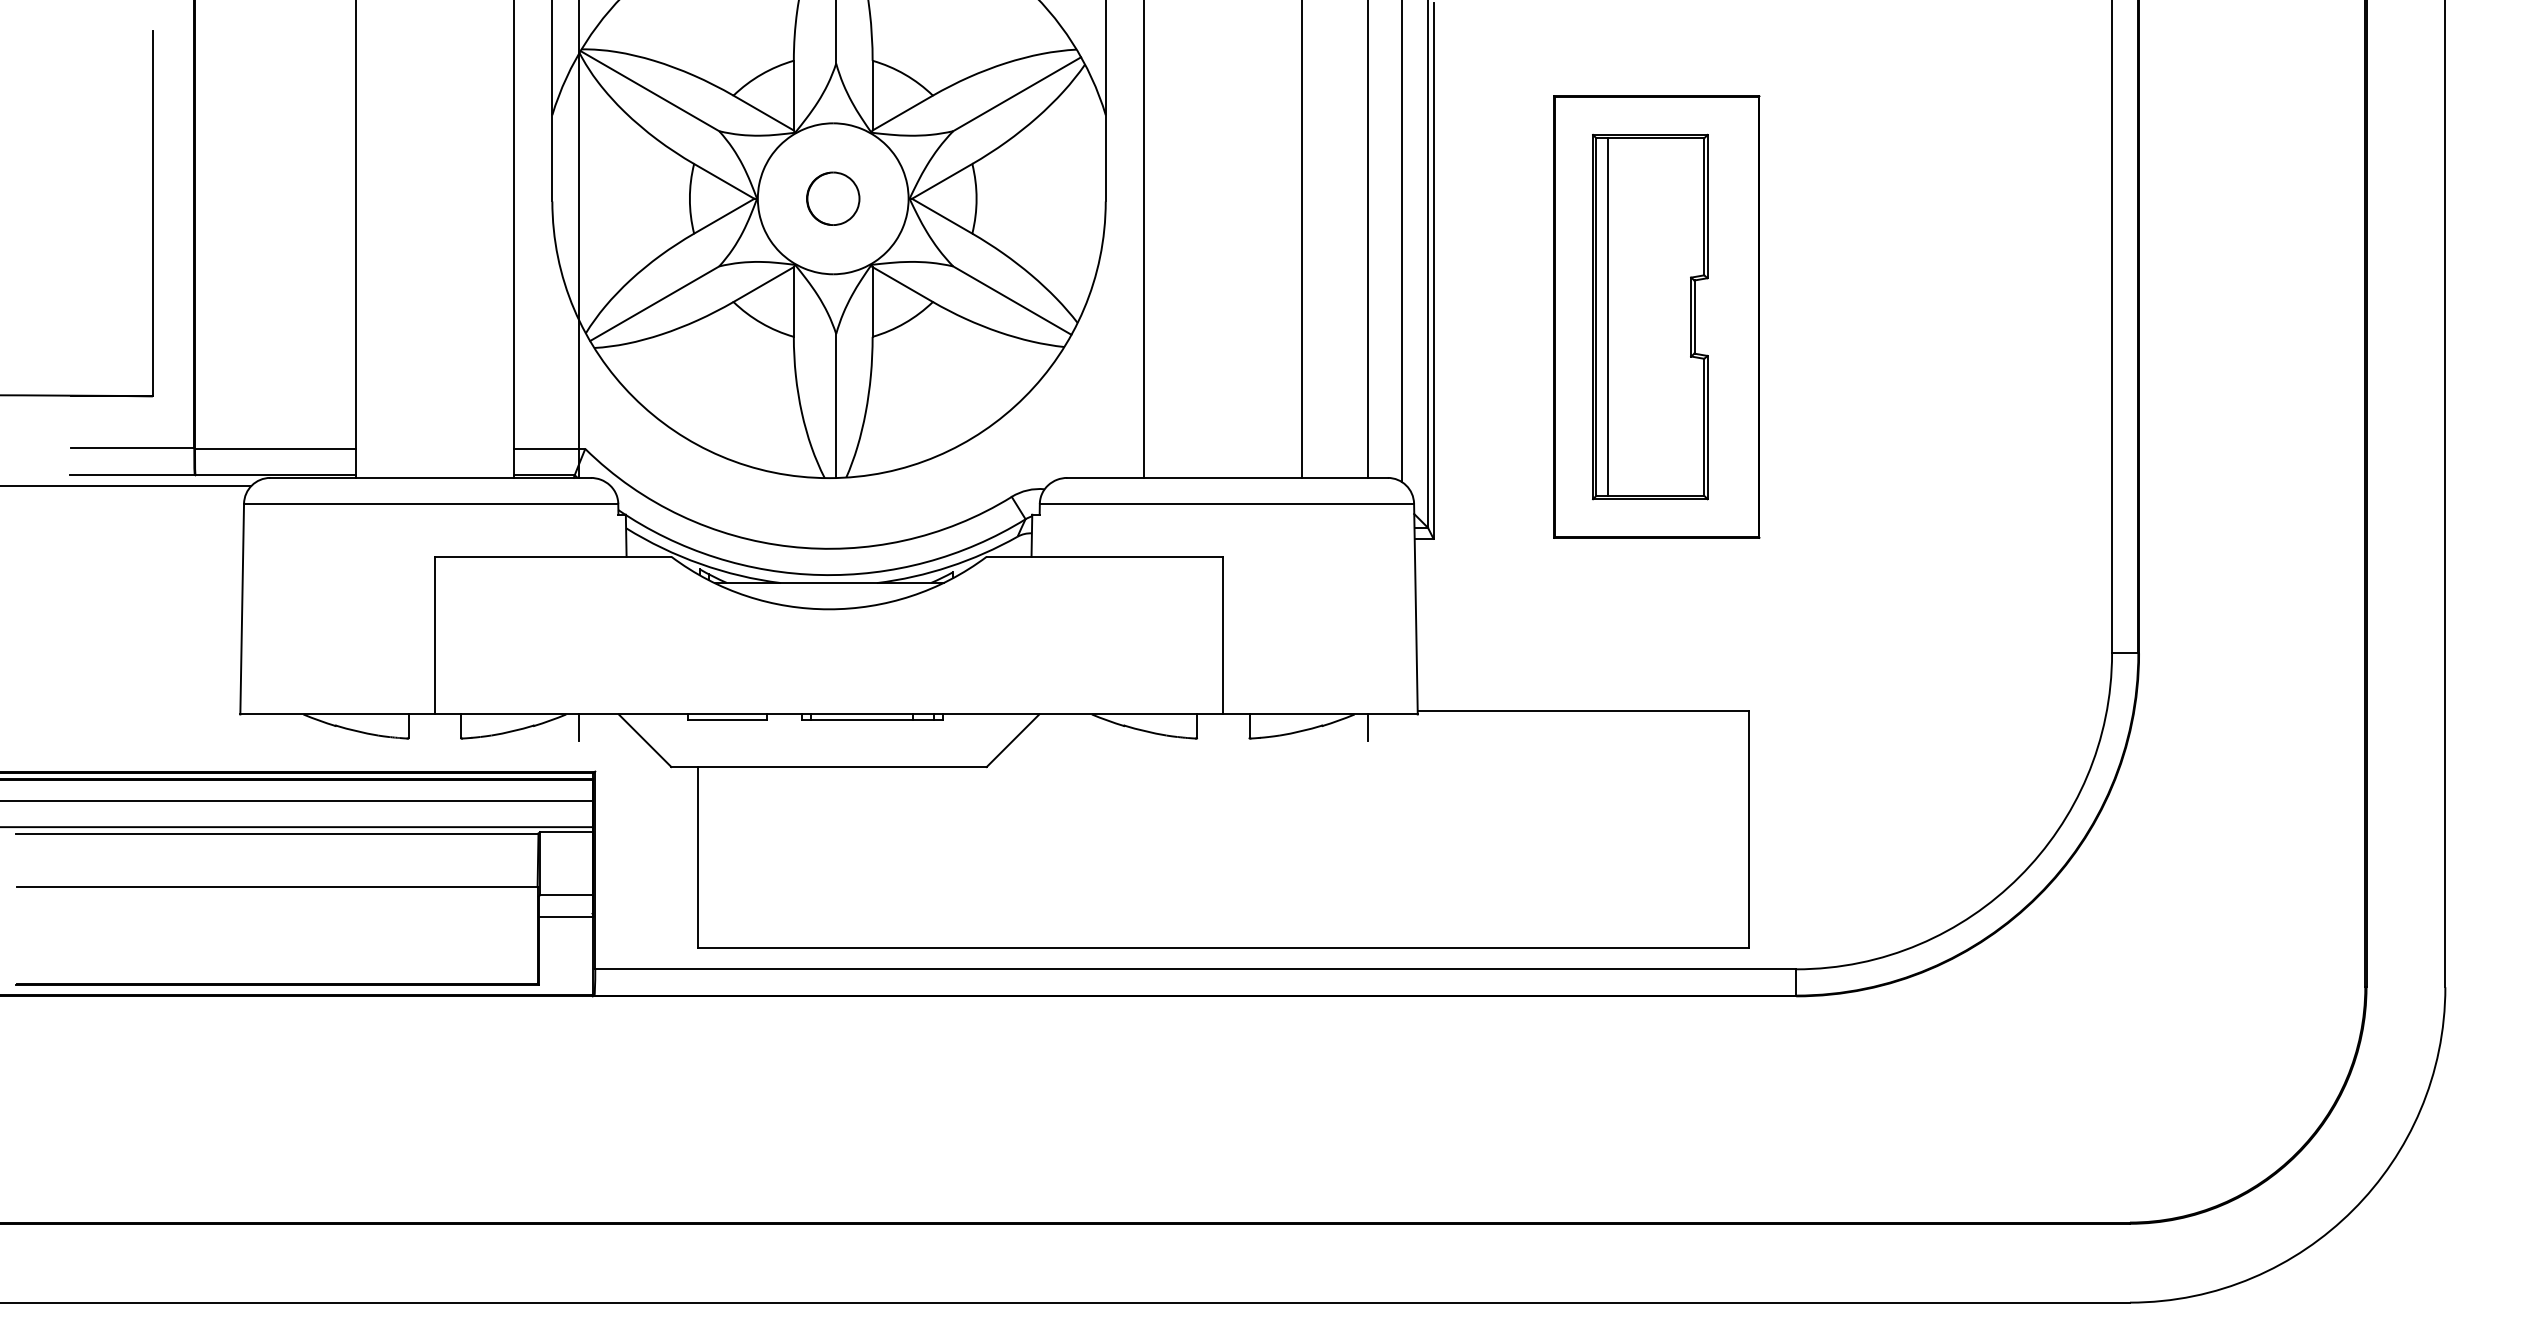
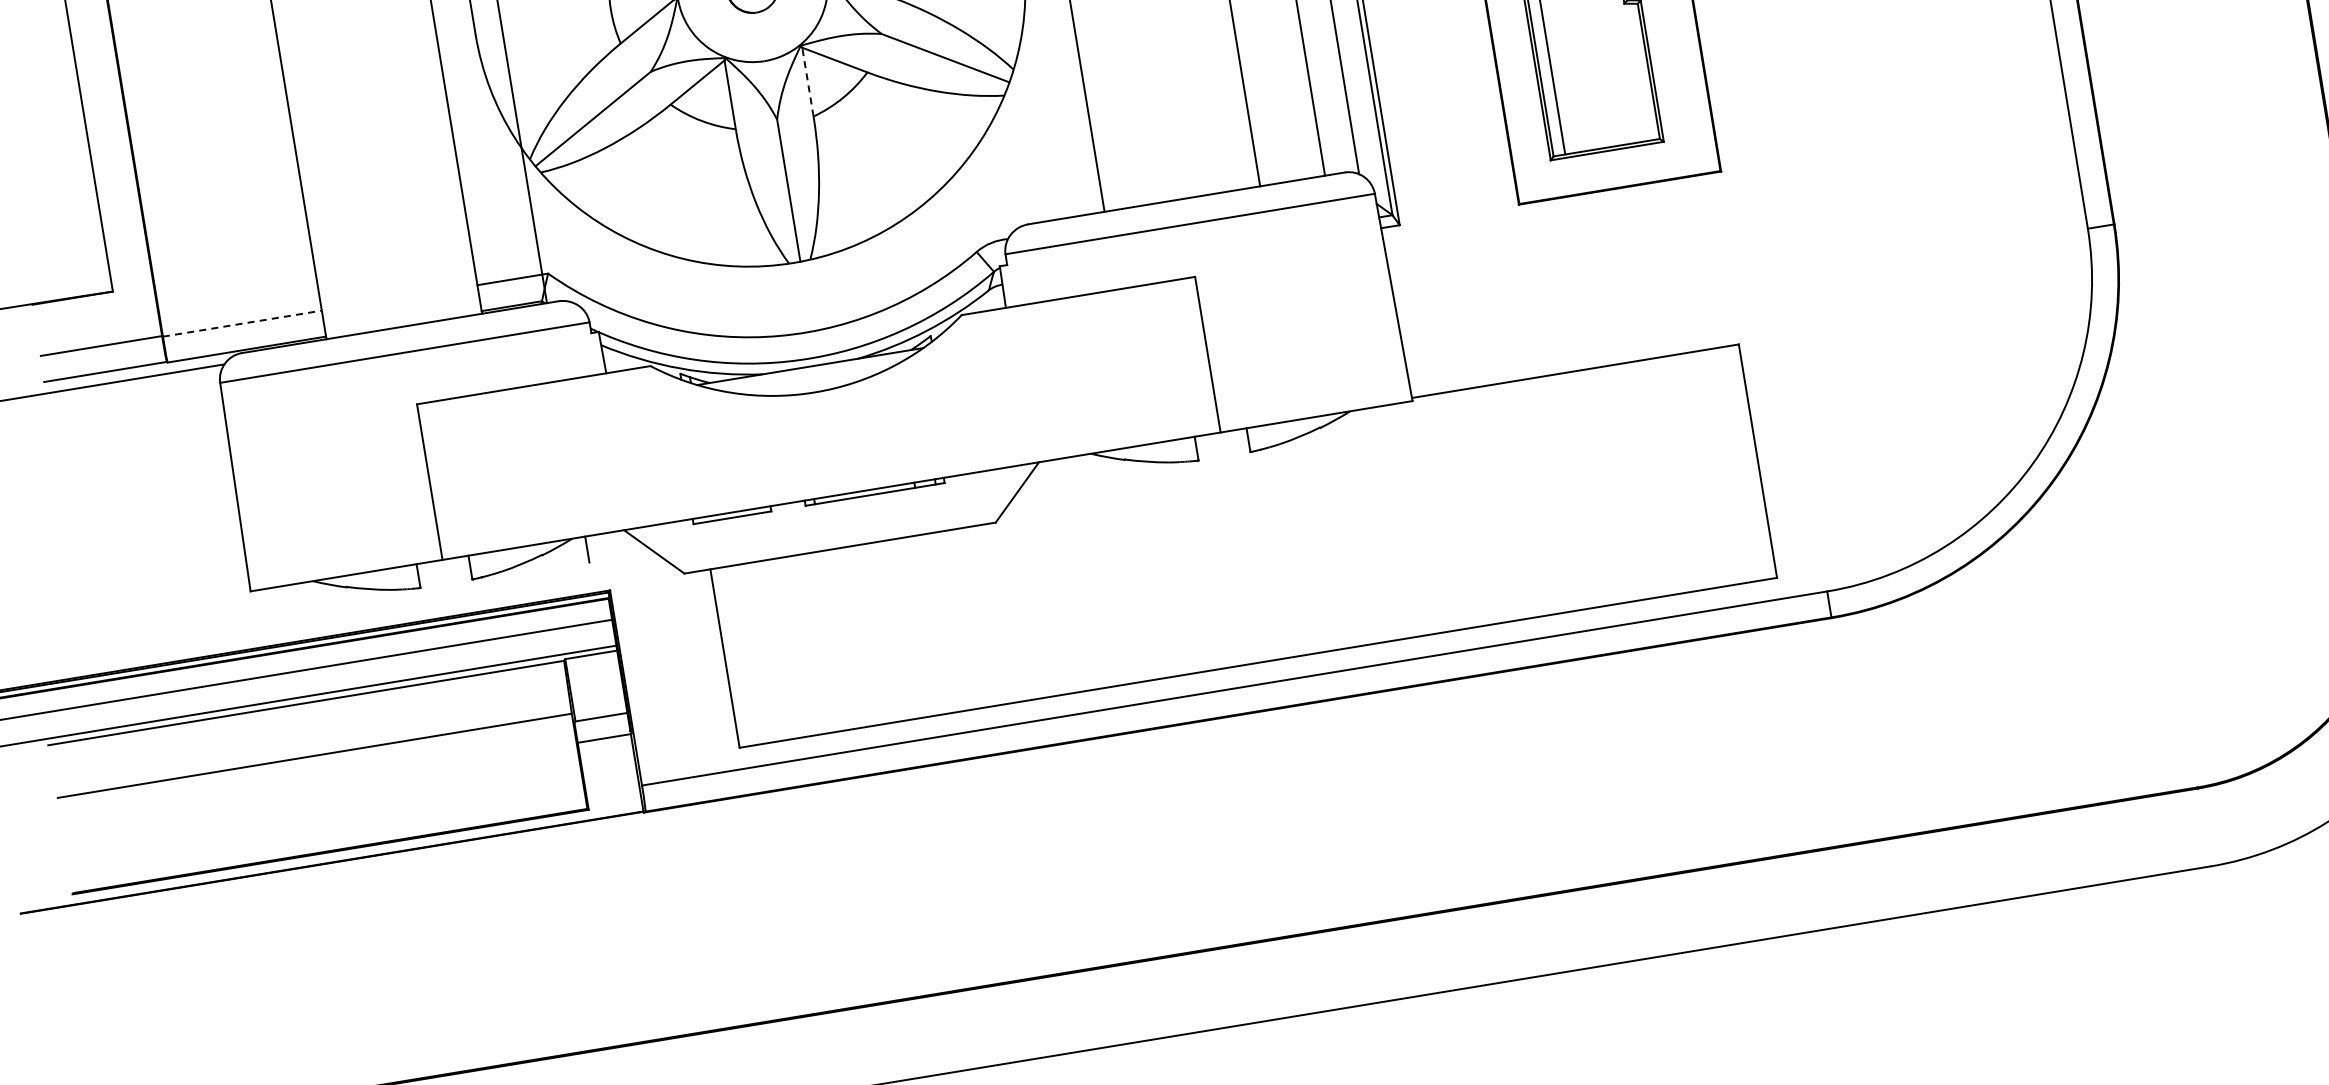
line: (872, 302) -> (807, 82), solid -> dashed
line: (276, 448) -> (243, 323), solid -> dashed
line: (1367, 727) -> (1365, 422), removed

